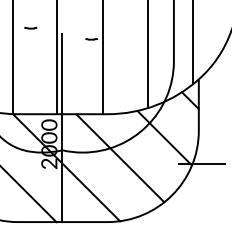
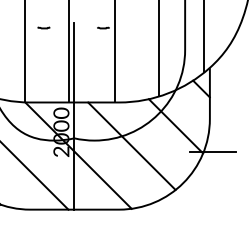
curve: (30, 27) -> (43, 27), moved

